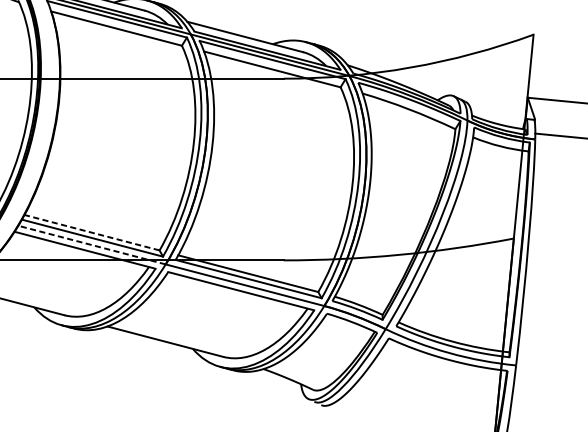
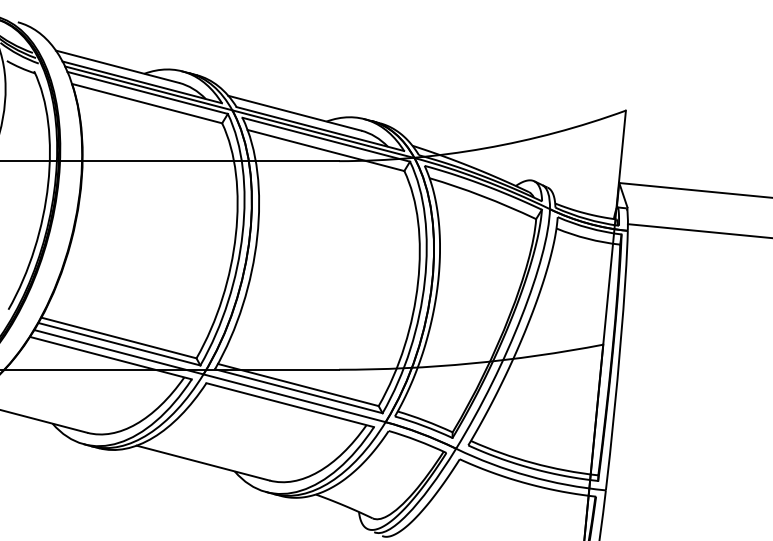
line: (91, 232) -> (118, 337), dashed -> solid
line: (91, 245) -> (118, 352), dashed -> solid

